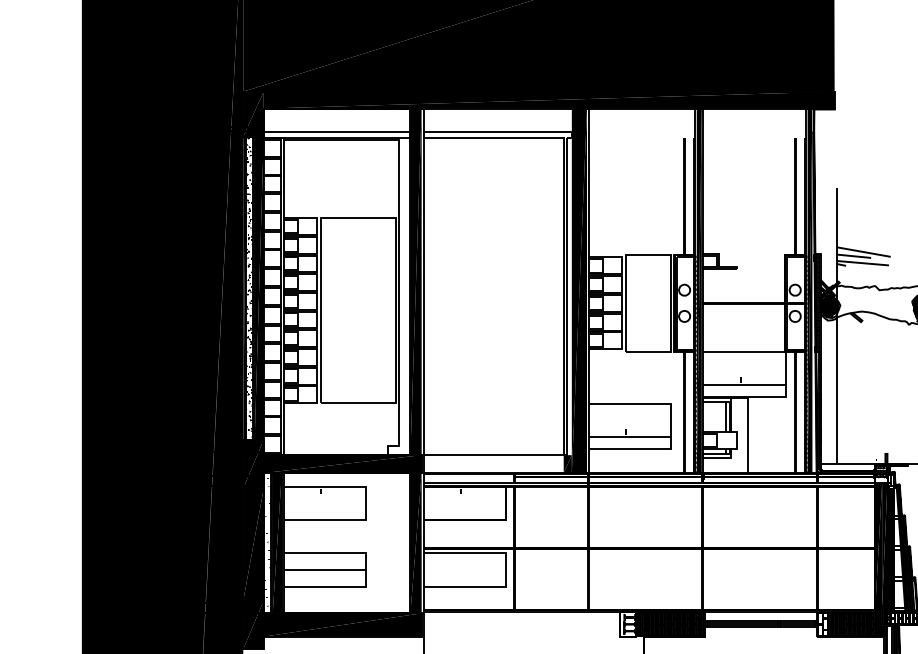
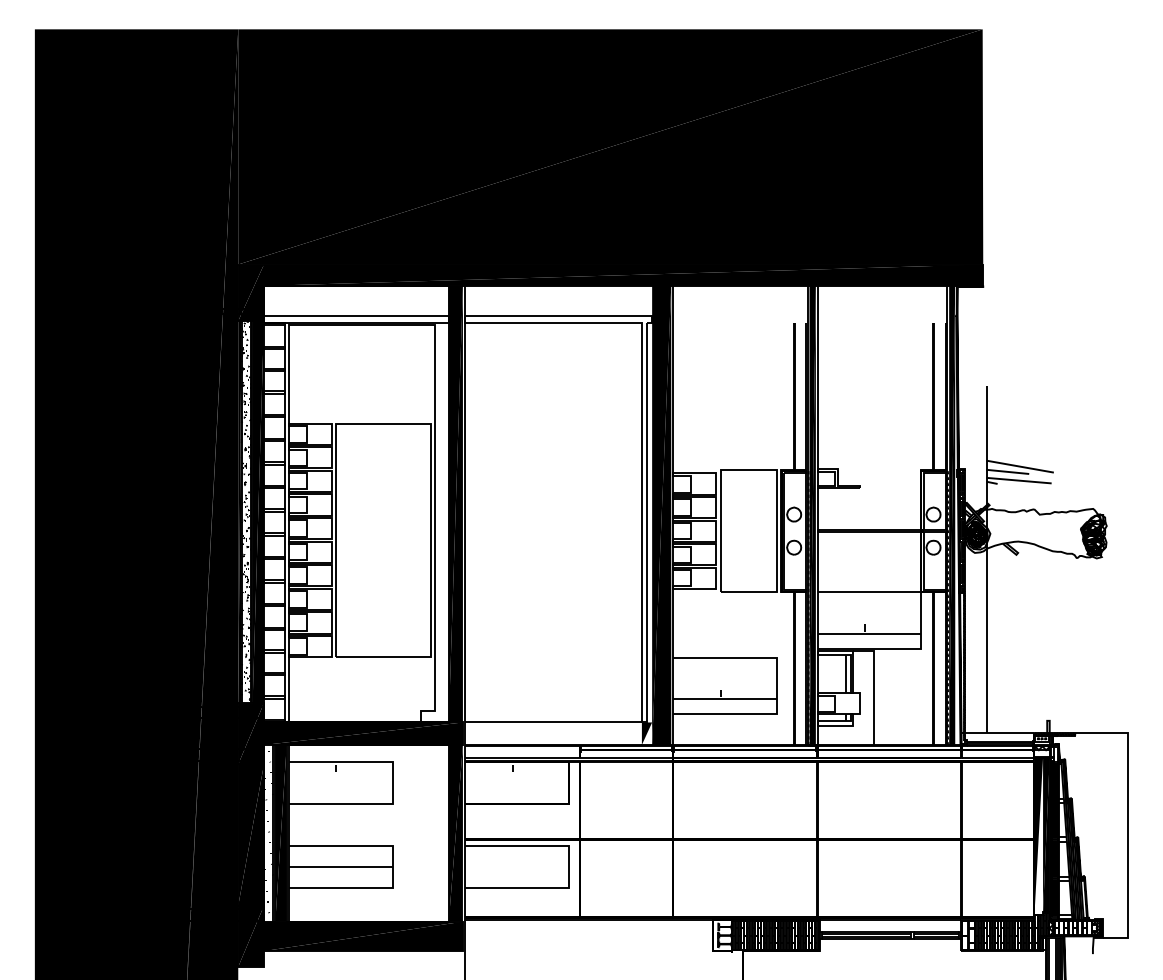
fill: (567, 463) -> (646, 733), removed
fill: (878, 544) -> (1038, 835), removed

